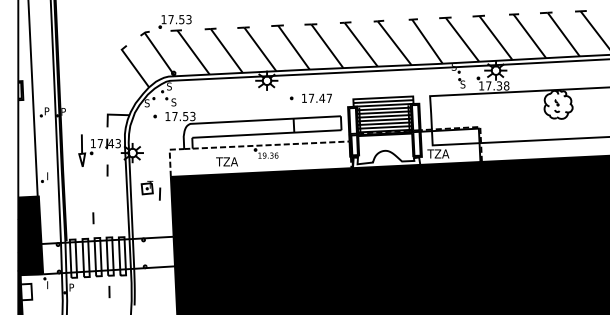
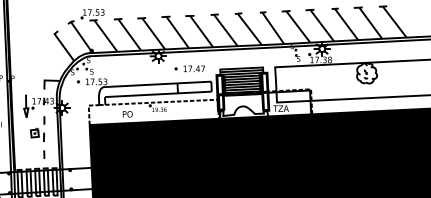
text: (226, 161) -> (129, 114), TZA -> PO
part: (150, 190) -> (37, 134), moved
line: (93, 218) -> (44, 154), moved

